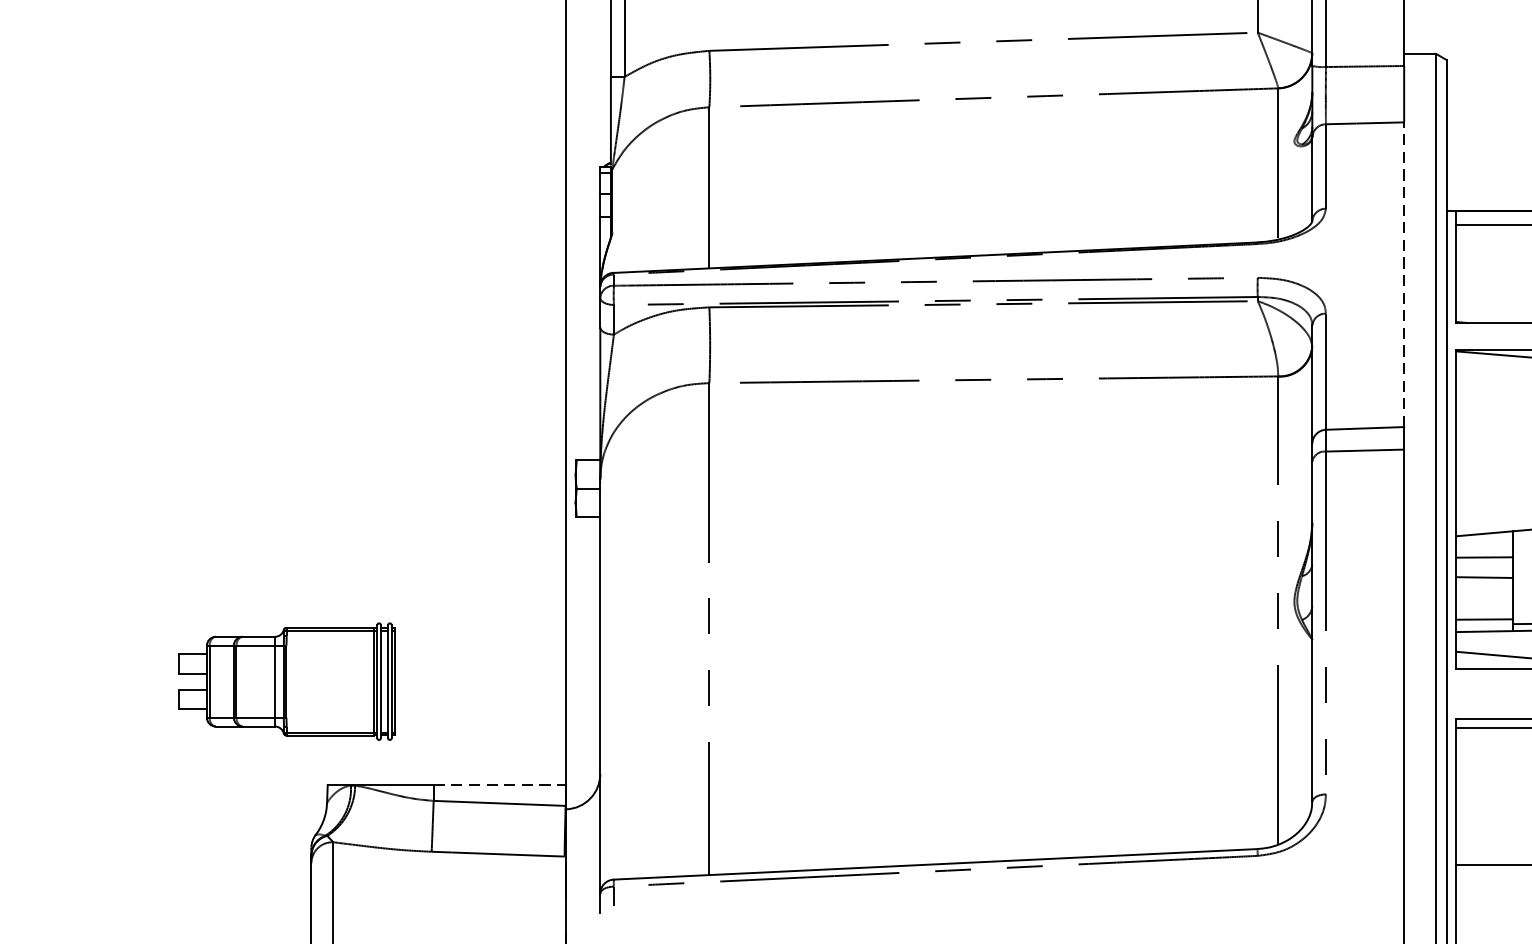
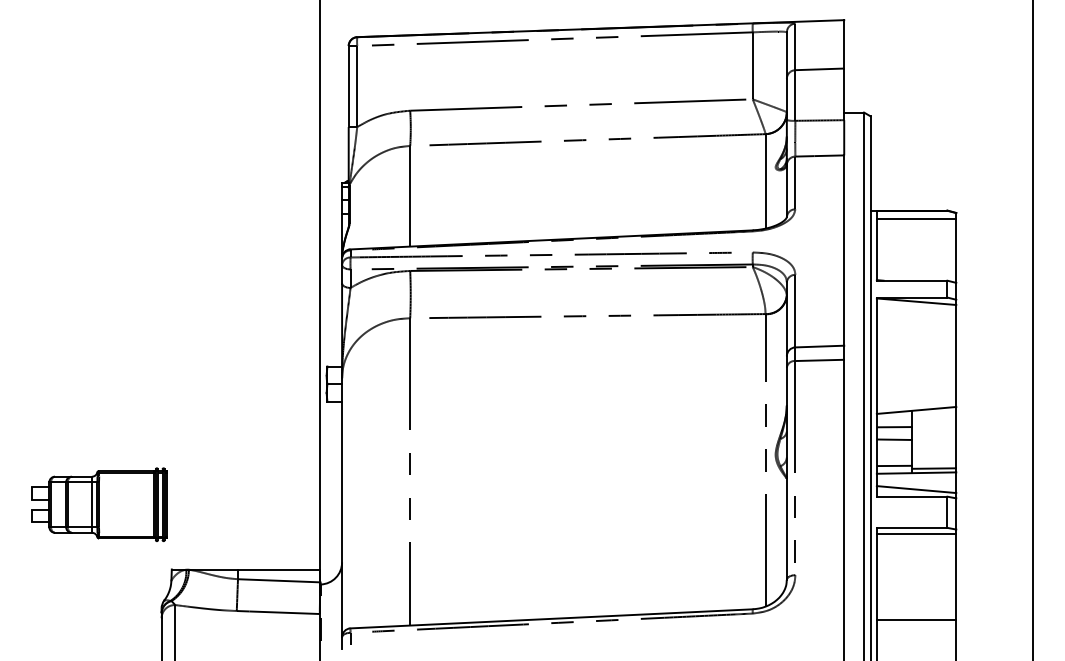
line: (1404, 274) -> (844, 250), dashed -> solid
part: (287, 681) -> (99, 504), moved
line: (500, 785) -> (279, 569), dashed -> solid

